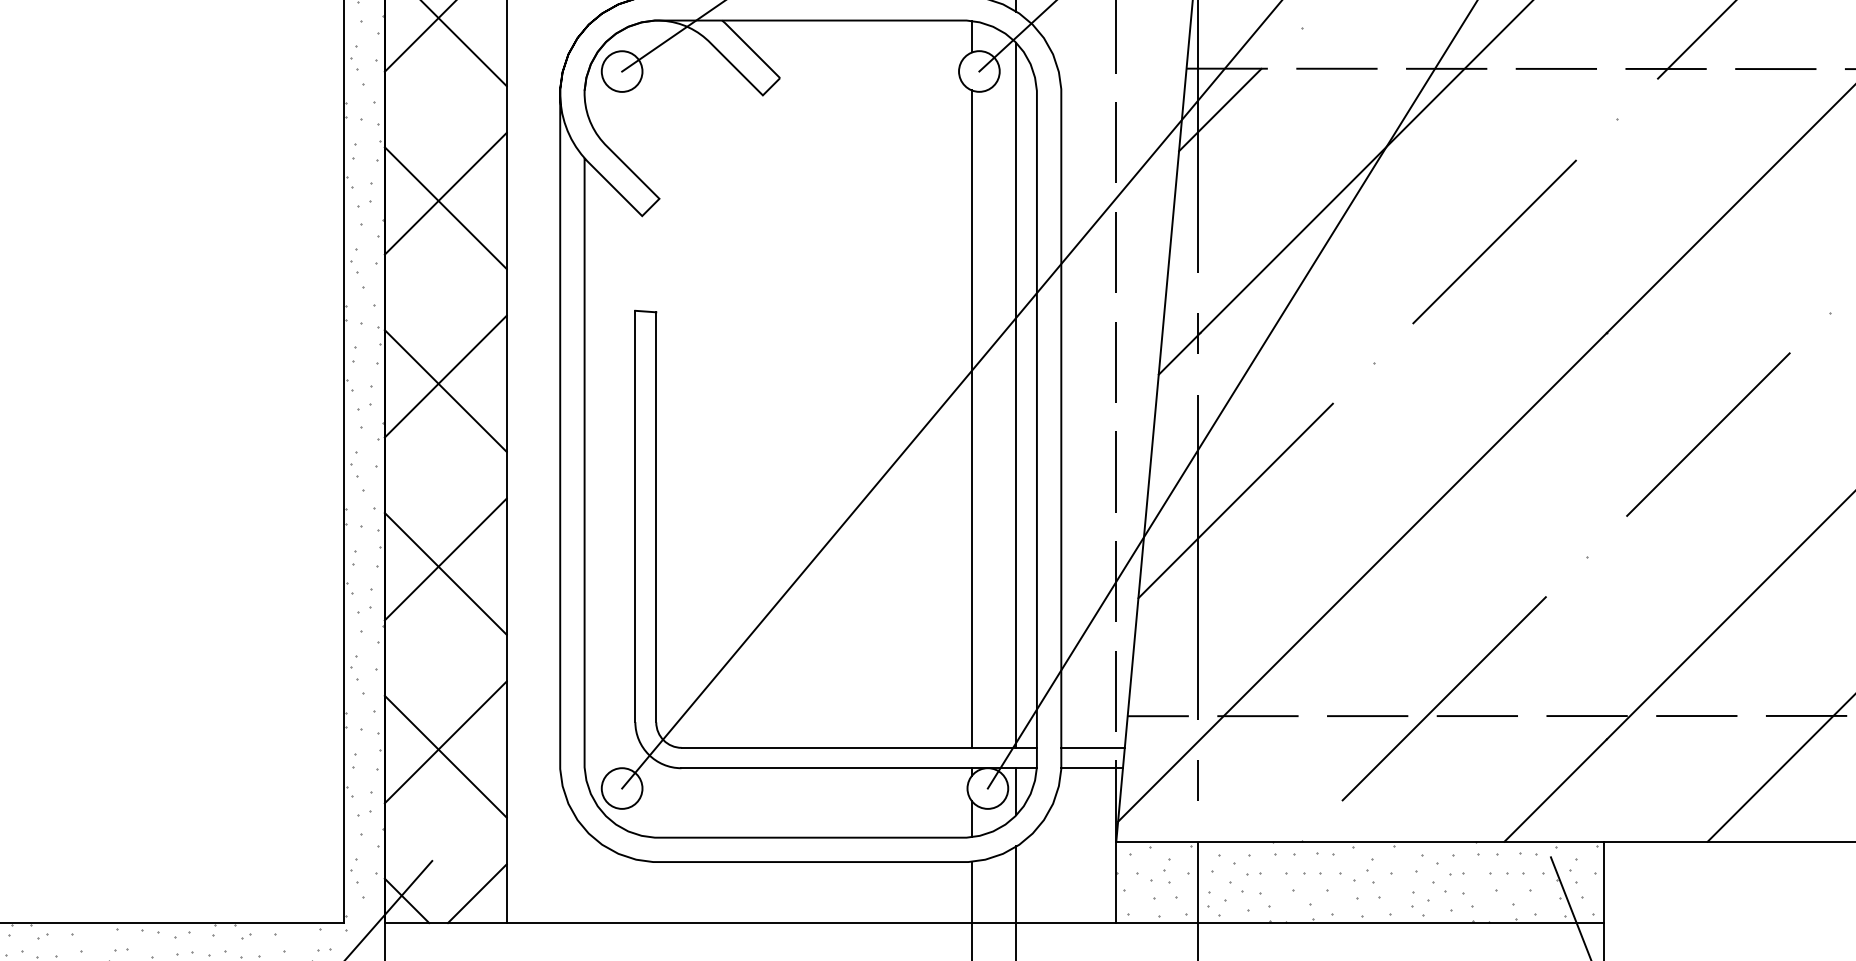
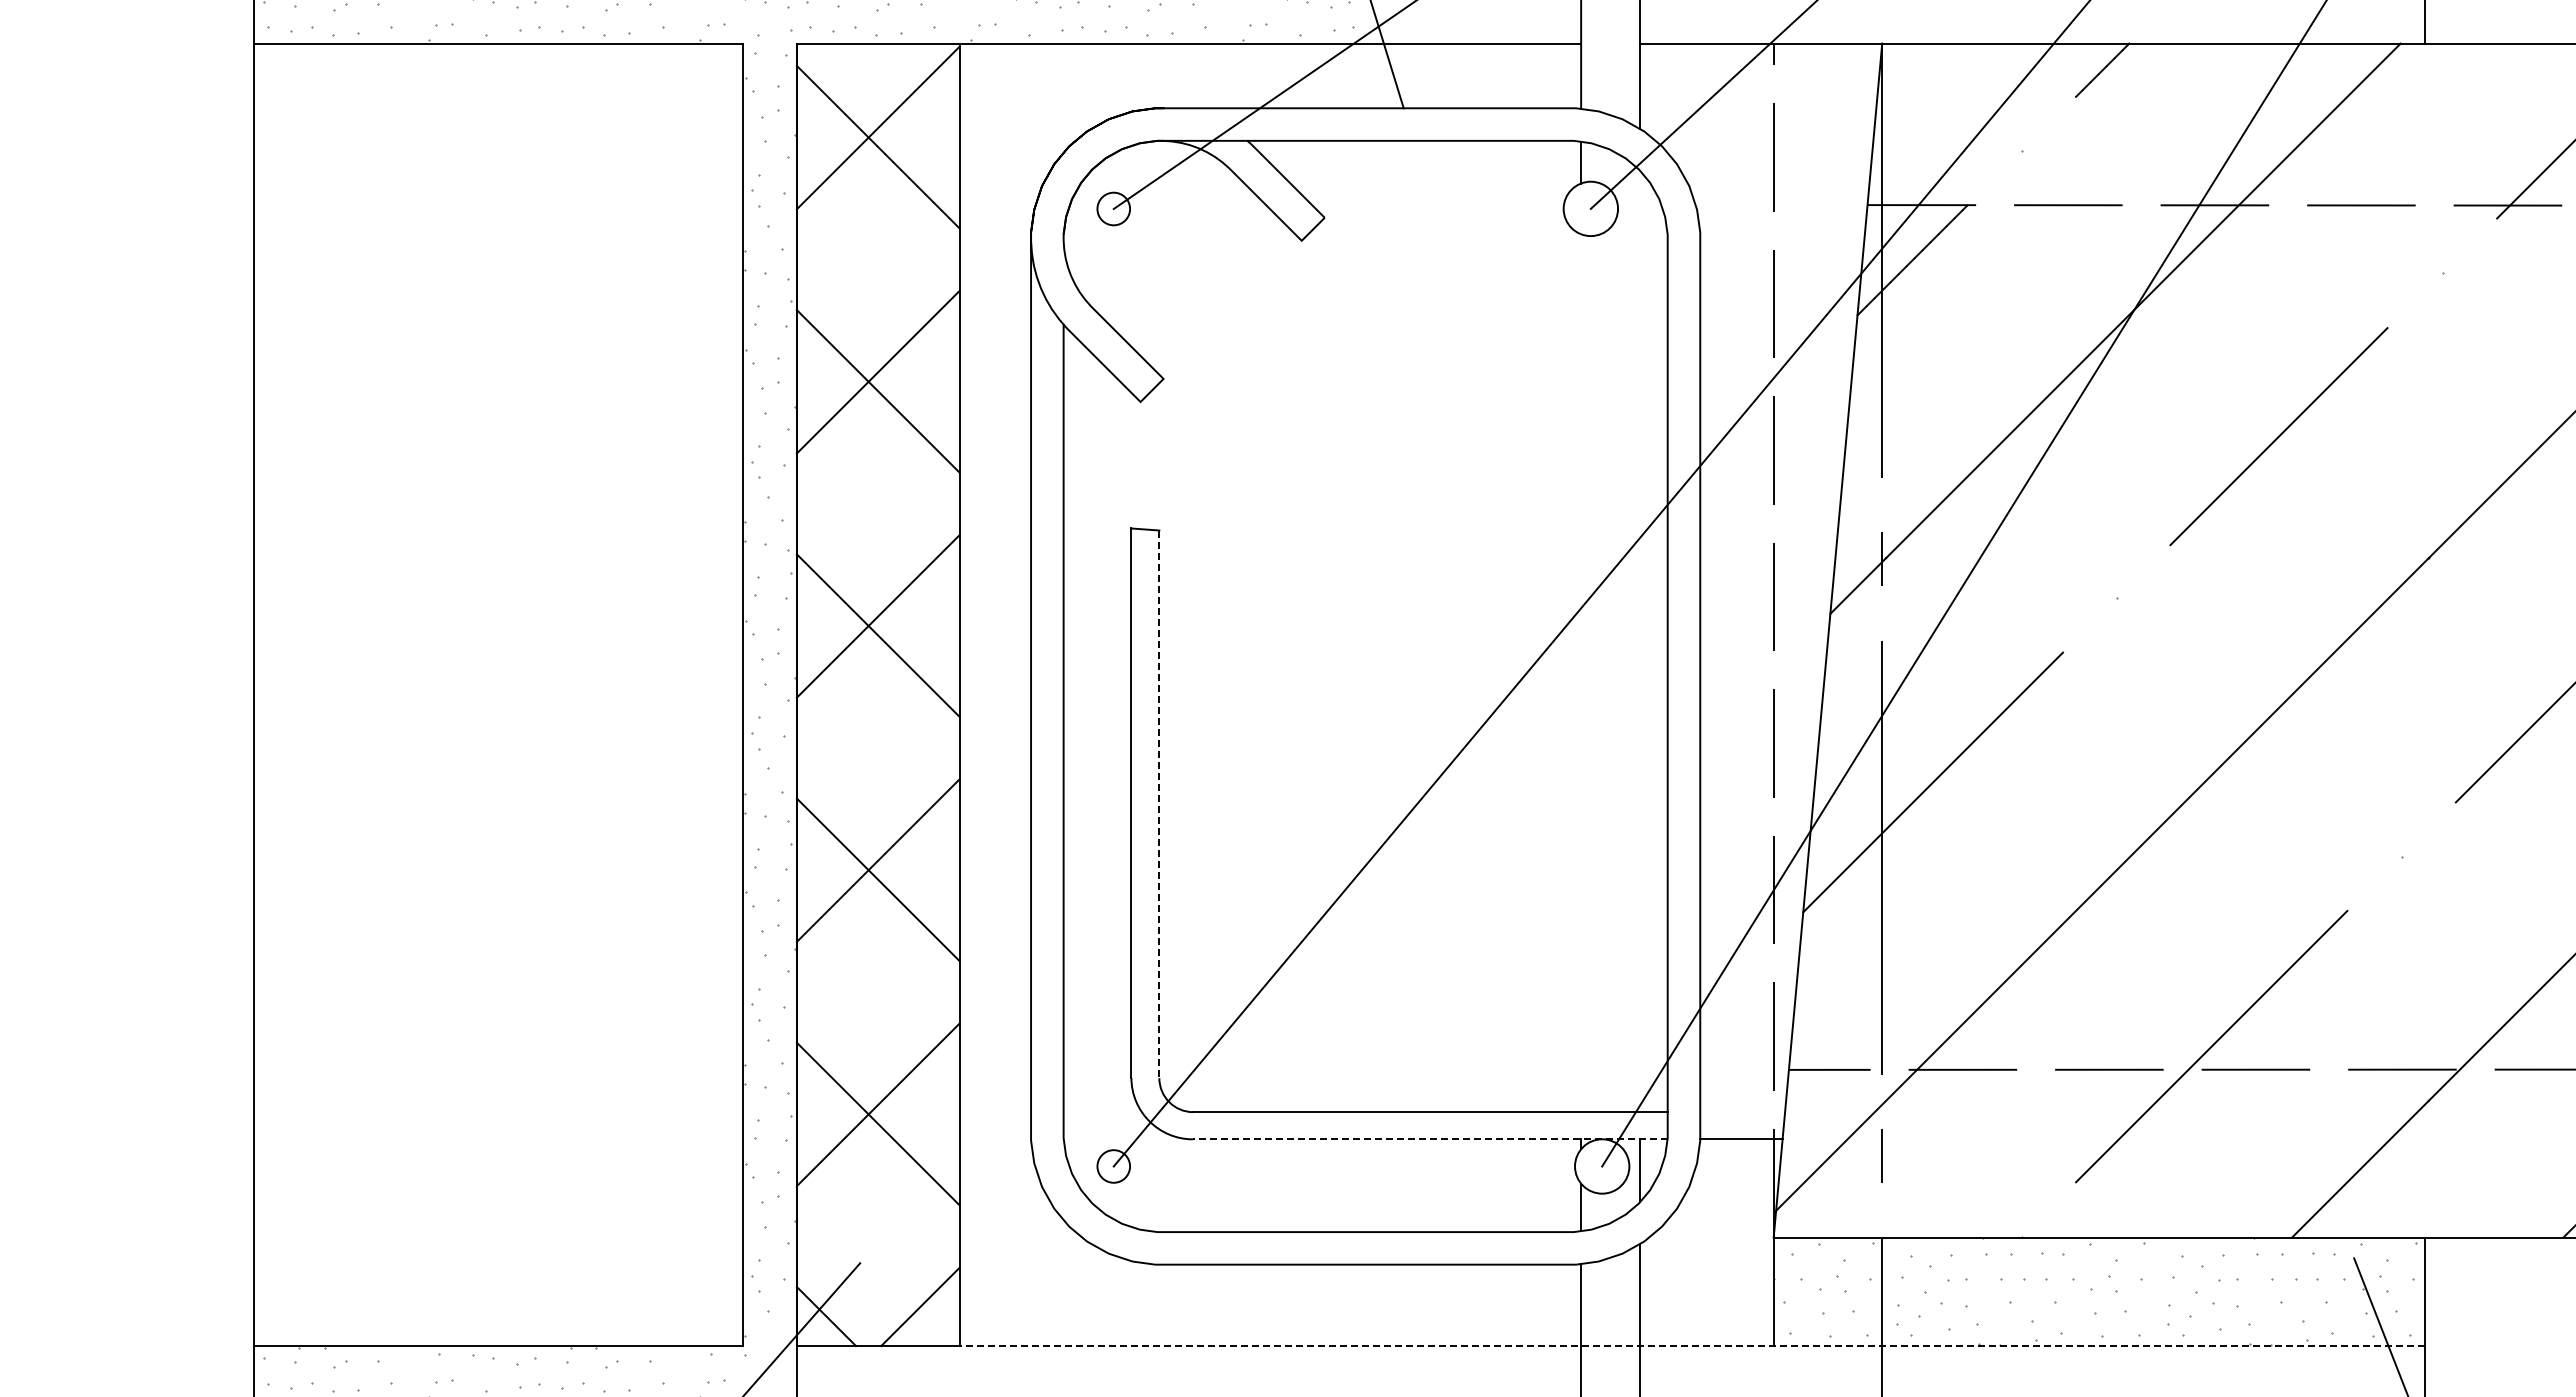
circle: (621, 71) -> (1113, 208), size x0.6
line: (1016, 395) -> (1640, 641), removed
line: (972, 419) -> (1581, 673), removed
line: (656, 517) -> (1159, 804), solid -> dashed
line: (1092, 748) -> (1742, 1112), removed
line: (858, 768) -> (1429, 1139), solid -> dashed
circle: (621, 788) -> (1113, 1166), size x0.6
line: (1055, 923) -> (1692, 1346), solid -> dashed

